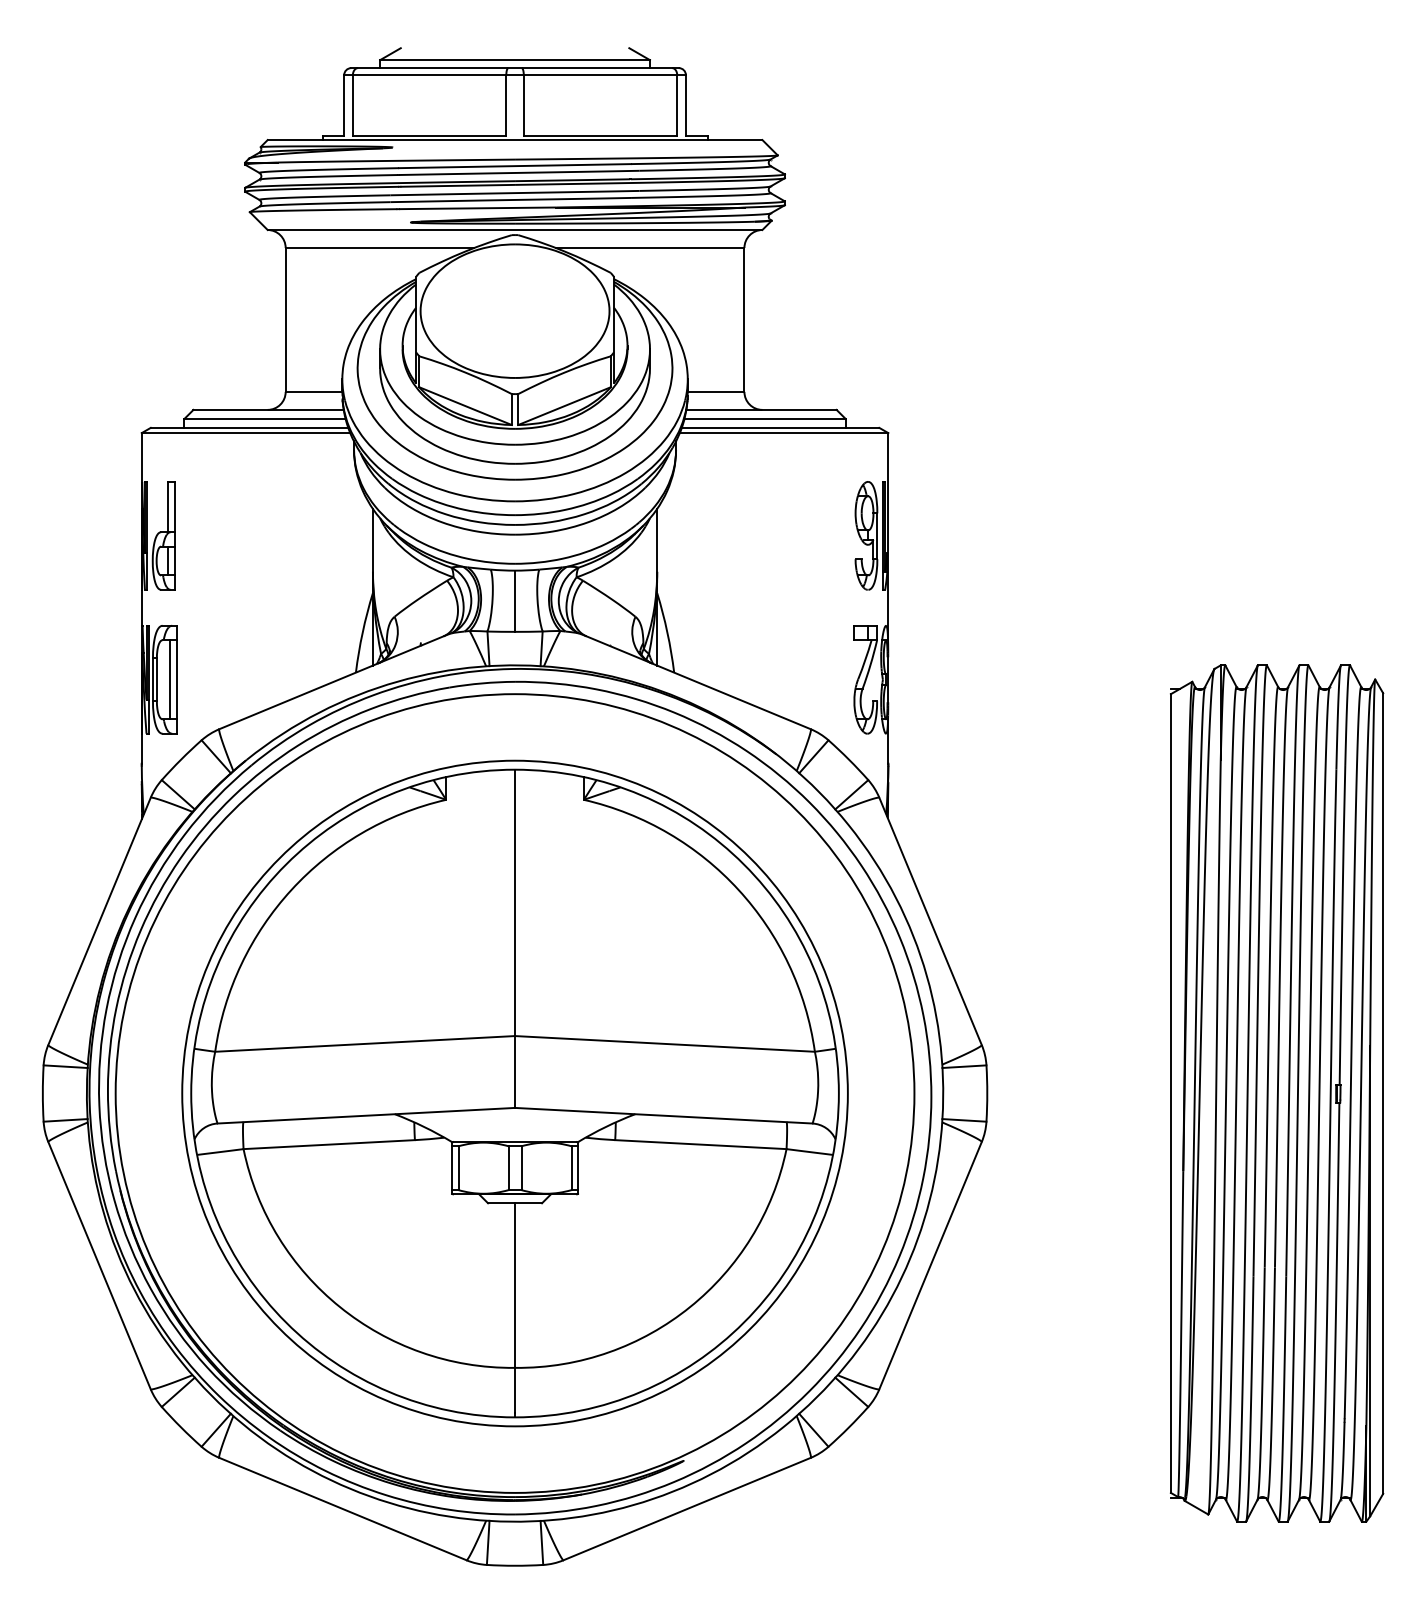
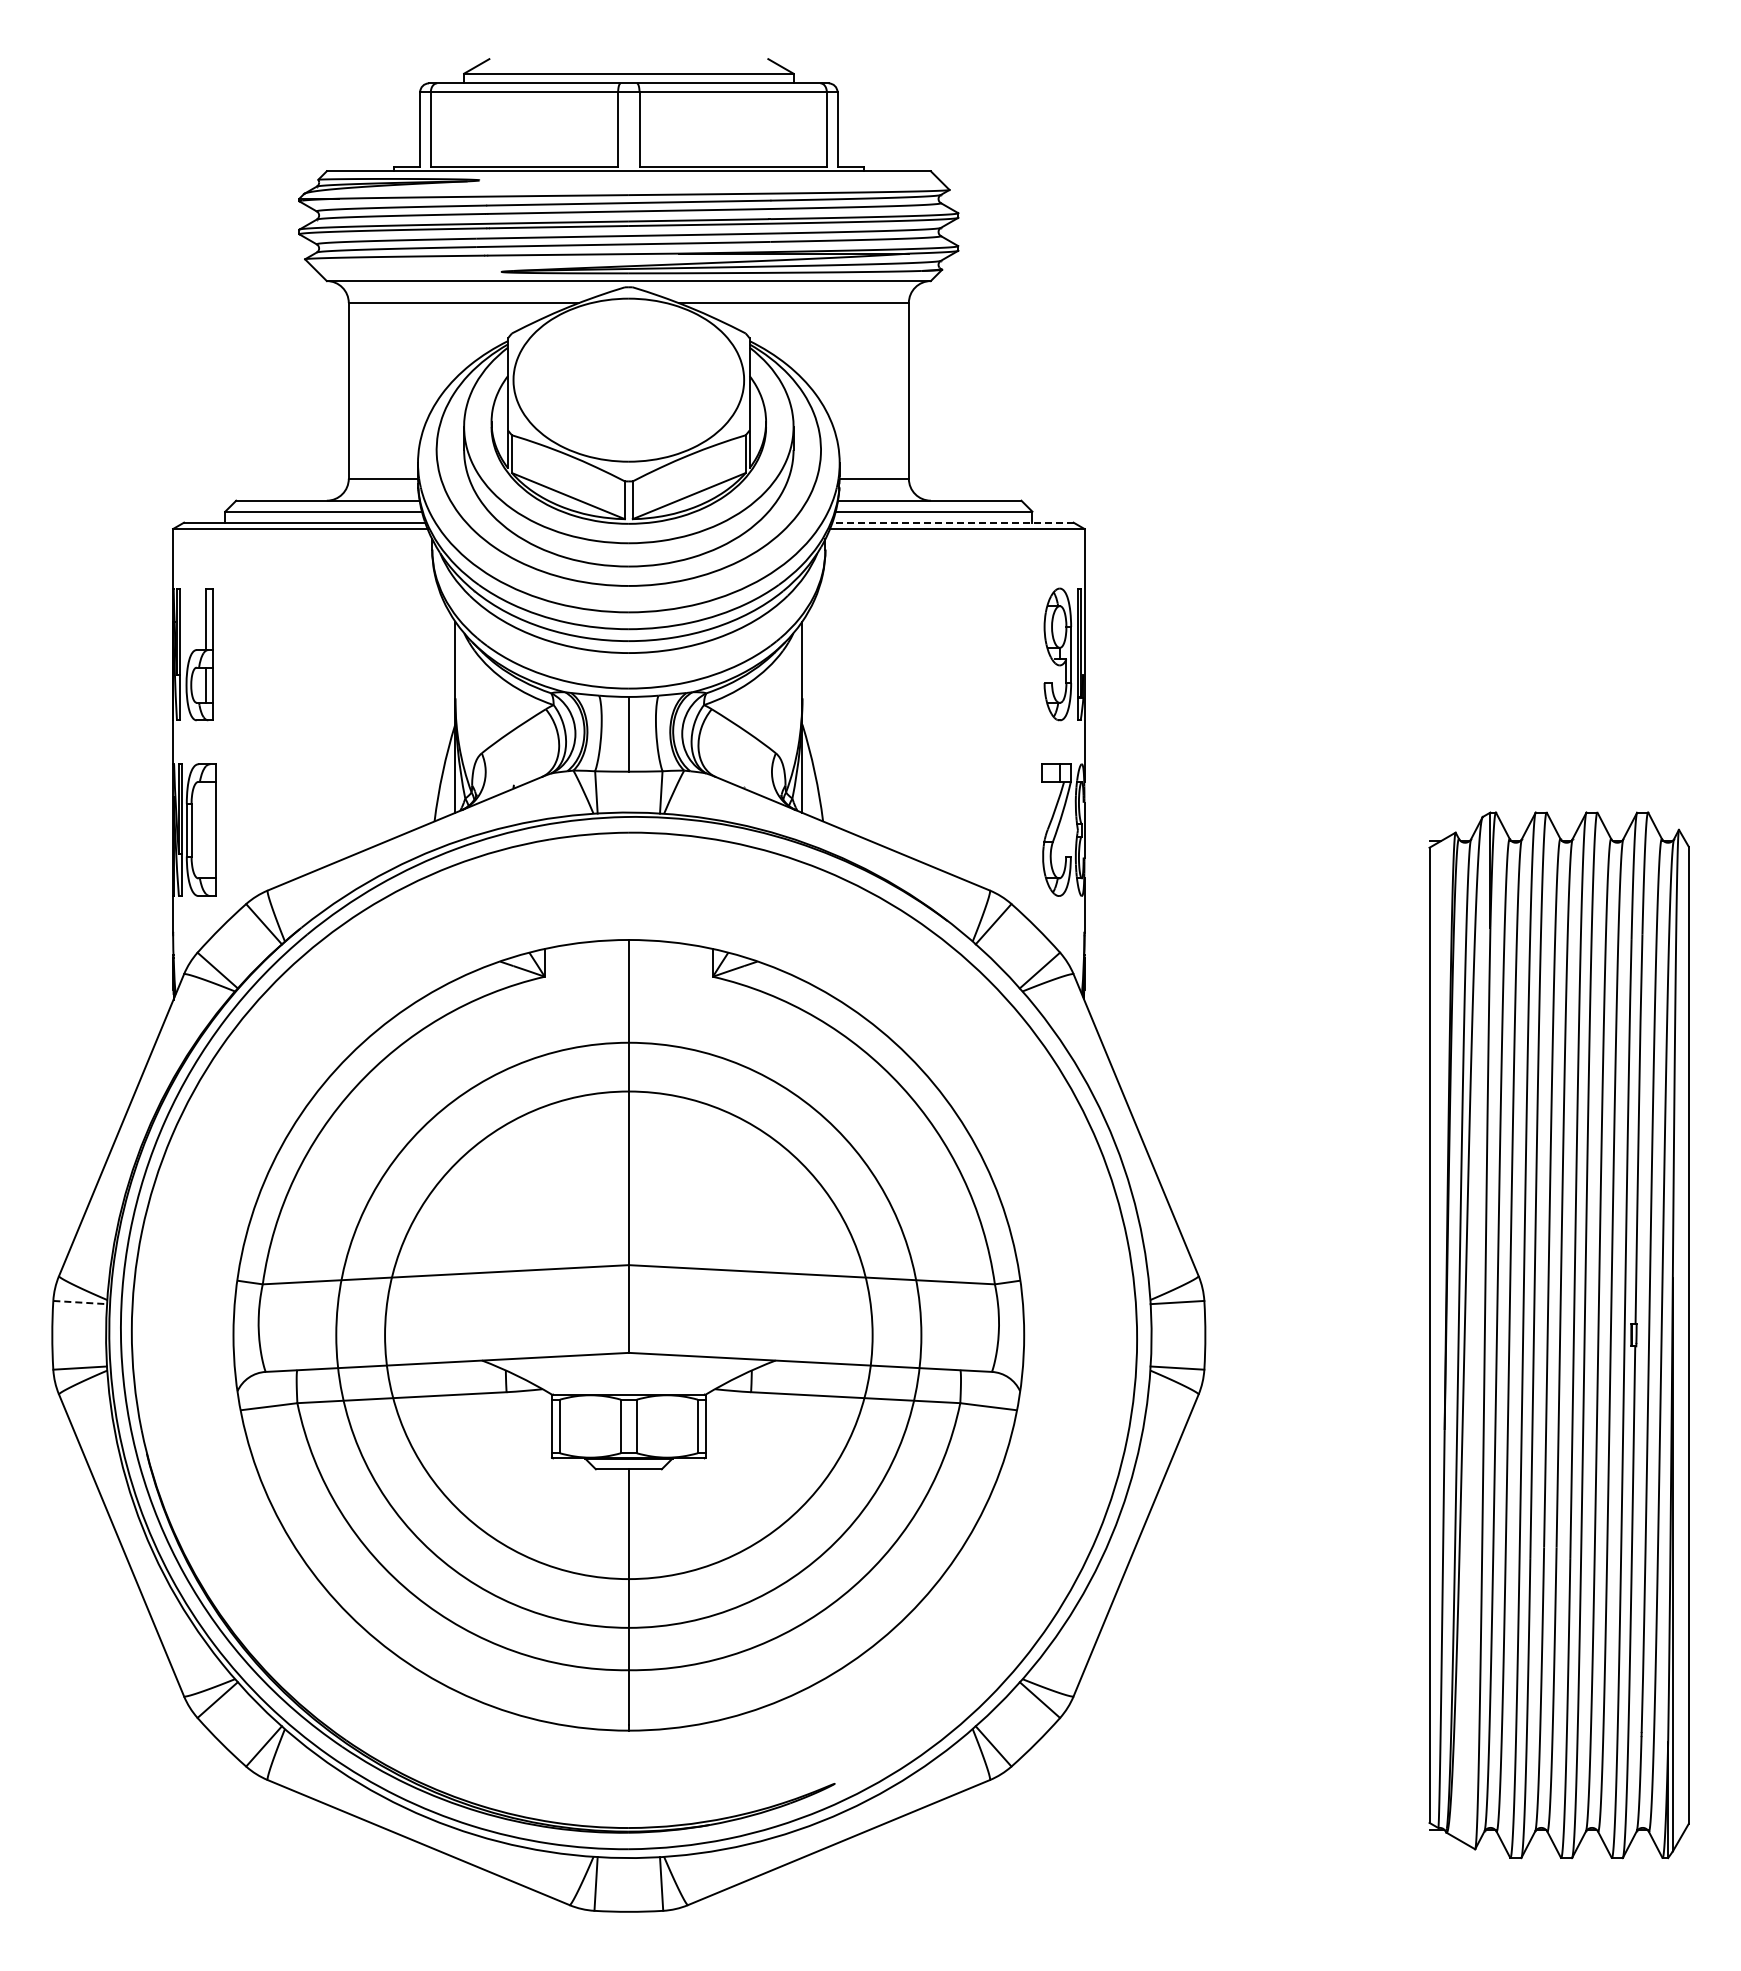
line: (780, 427) -> (953, 522), solid -> dashed
line: (169, 679) -> (207, 829), removed
line: (65, 1066) -> (80, 1302), solid -> dashed
circle: (514, 1092) -> (628, 1334), size x0.6
circle: (514, 1093) -> (628, 1335), size x0.6

